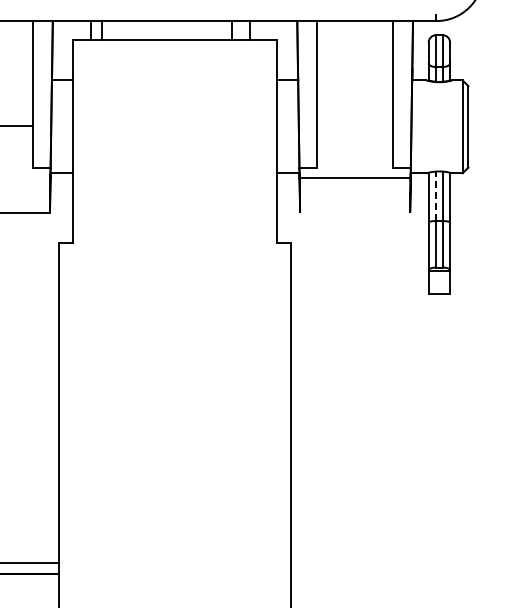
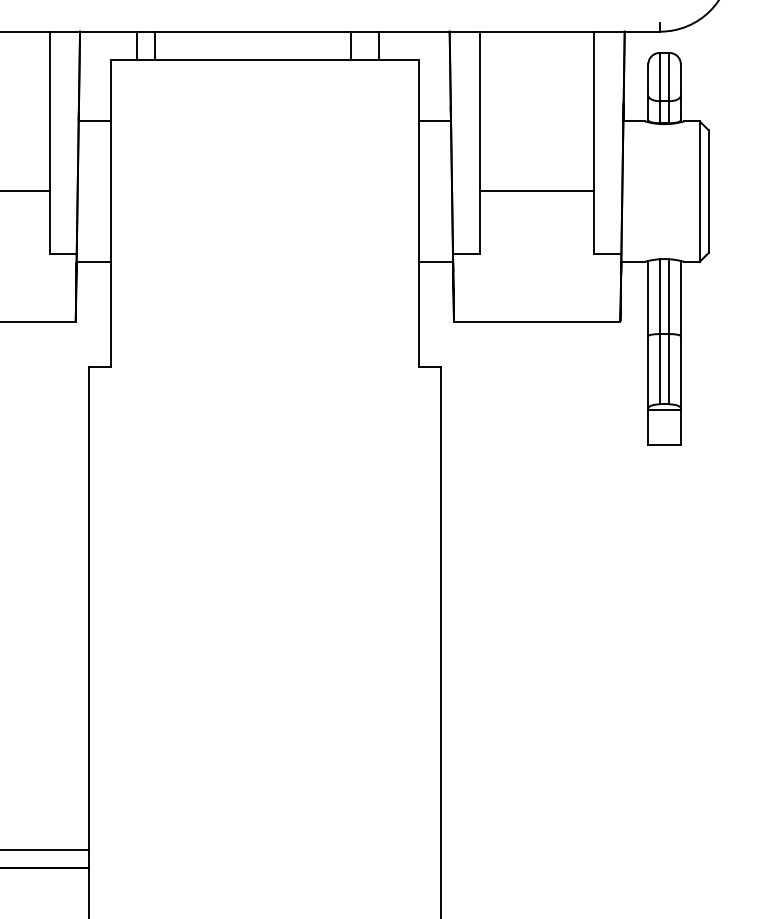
line: (354, 126) -> (536, 191), added
line: (355, 177) -> (537, 321), moved
line: (436, 196) -> (660, 296), dashed -> solid

